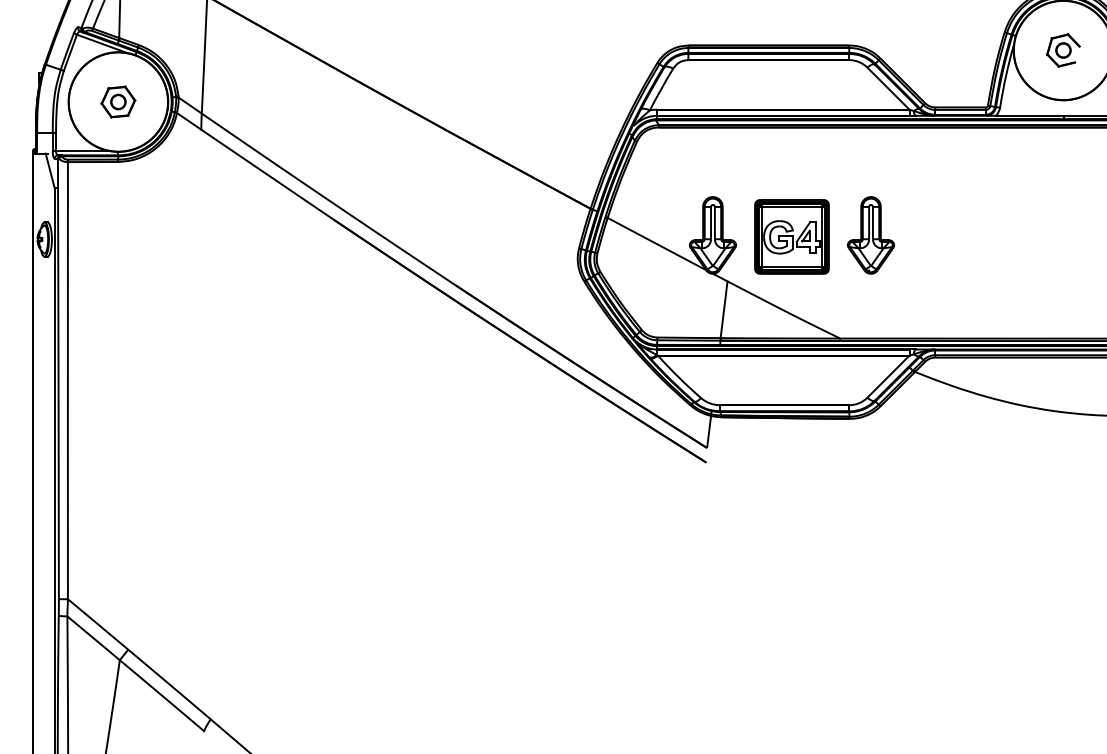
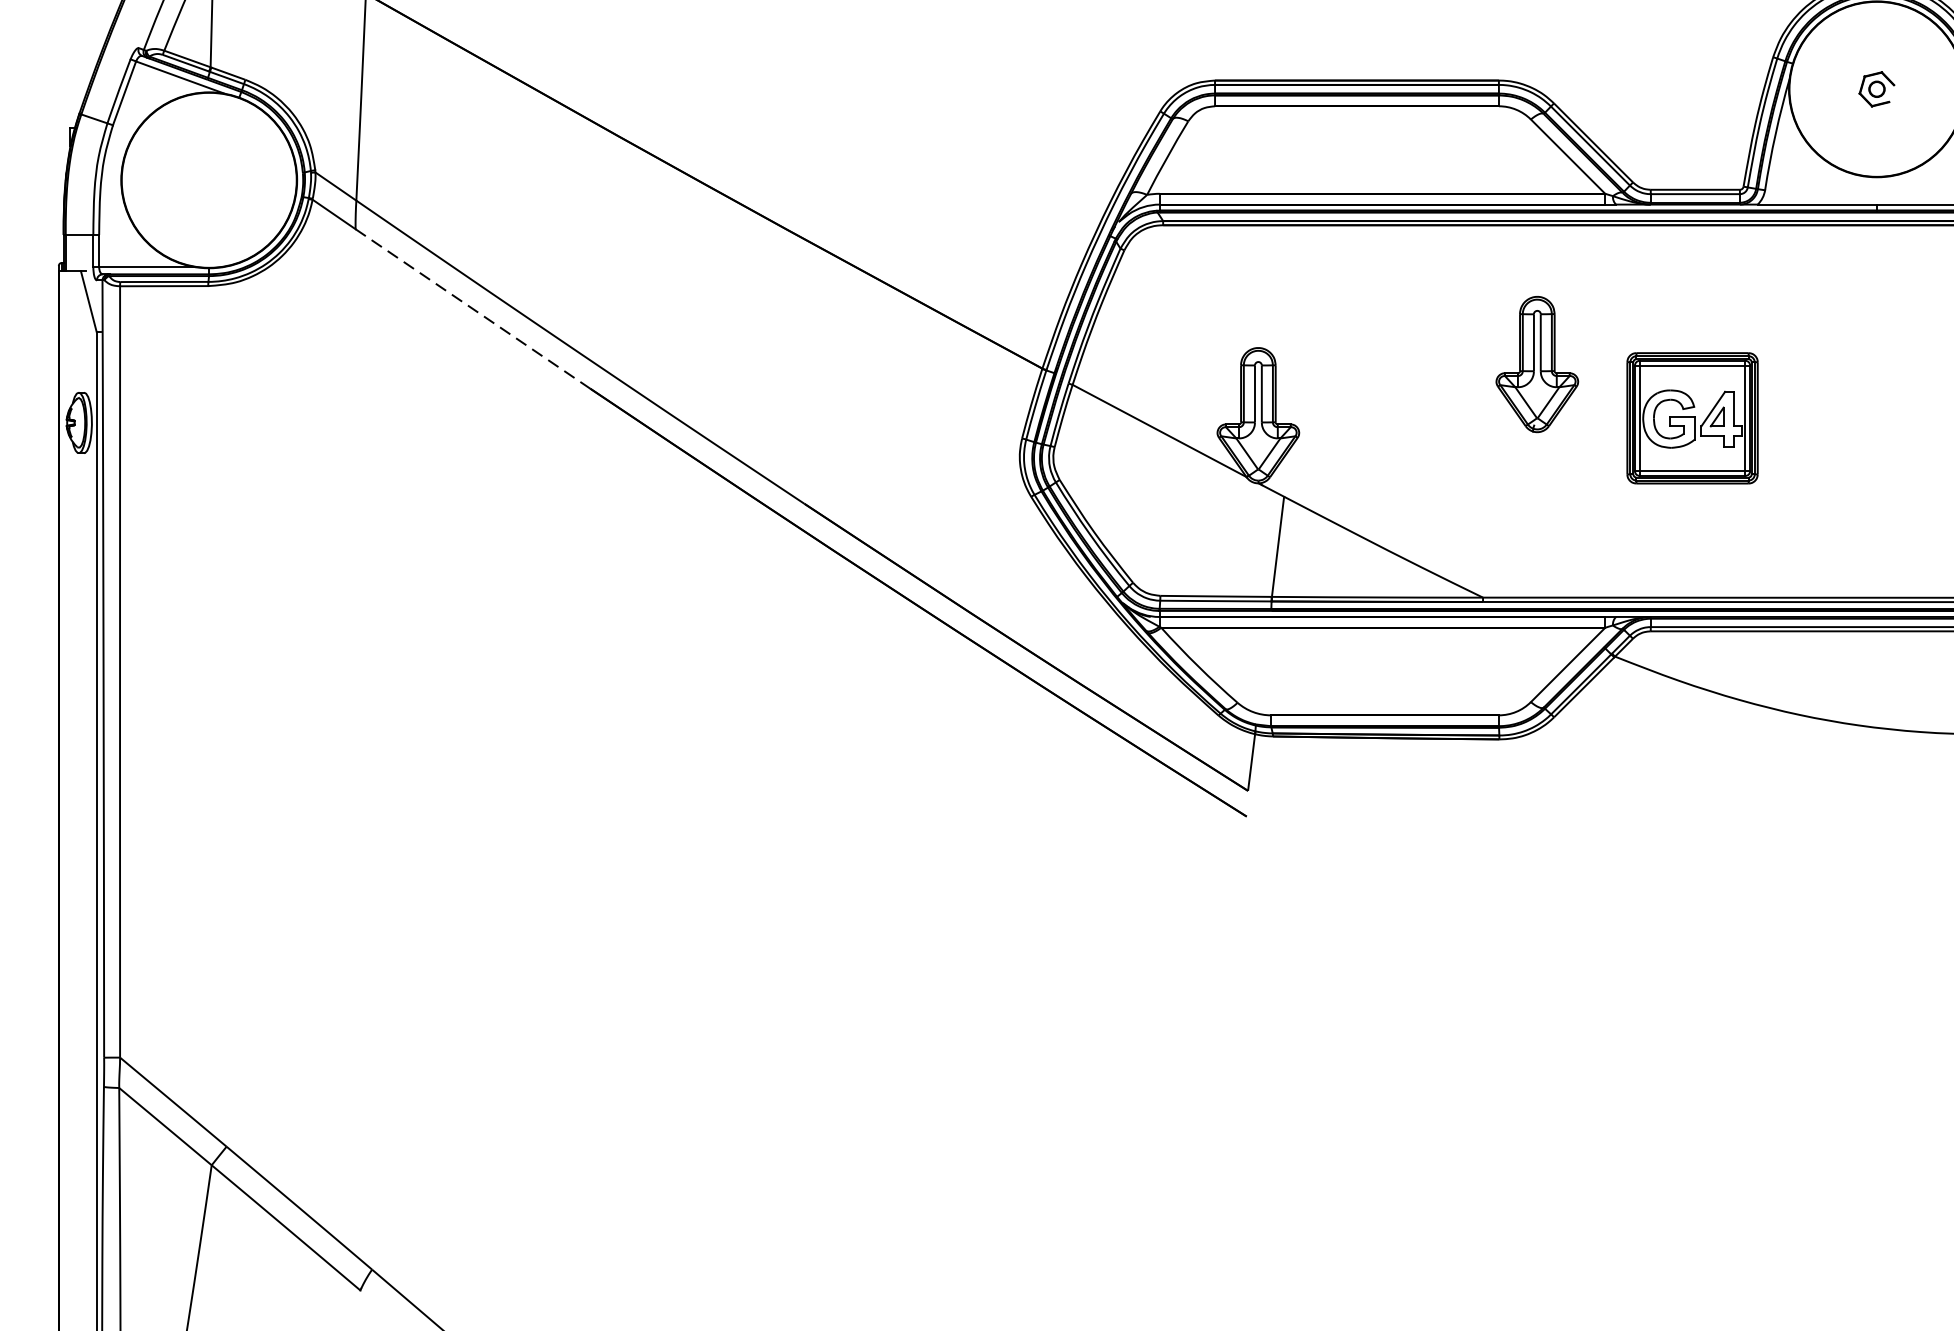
part: (1063, 50) -> (1876, 89), size x0.6
part: (118, 101) -> (209, 179), removed
line: (268, 175) -> (474, 309), solid -> dashed
part: (871, 235) -> (1538, 364), moved
part: (791, 236) -> (1691, 417), moved

